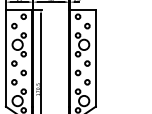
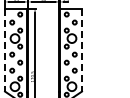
line: (6, 58) -> (5, 50), solid -> dashed
line: (96, 58) -> (82, 50), solid -> dashed

